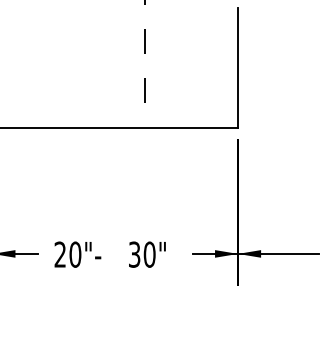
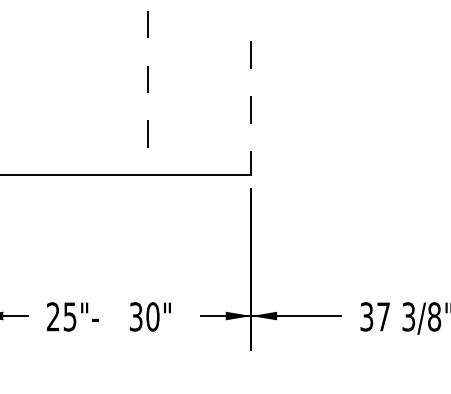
line: (238, 67) -> (251, 108), solid -> dashed
text: (74, 254) -> (69, 316), 20"- -> 25"-

